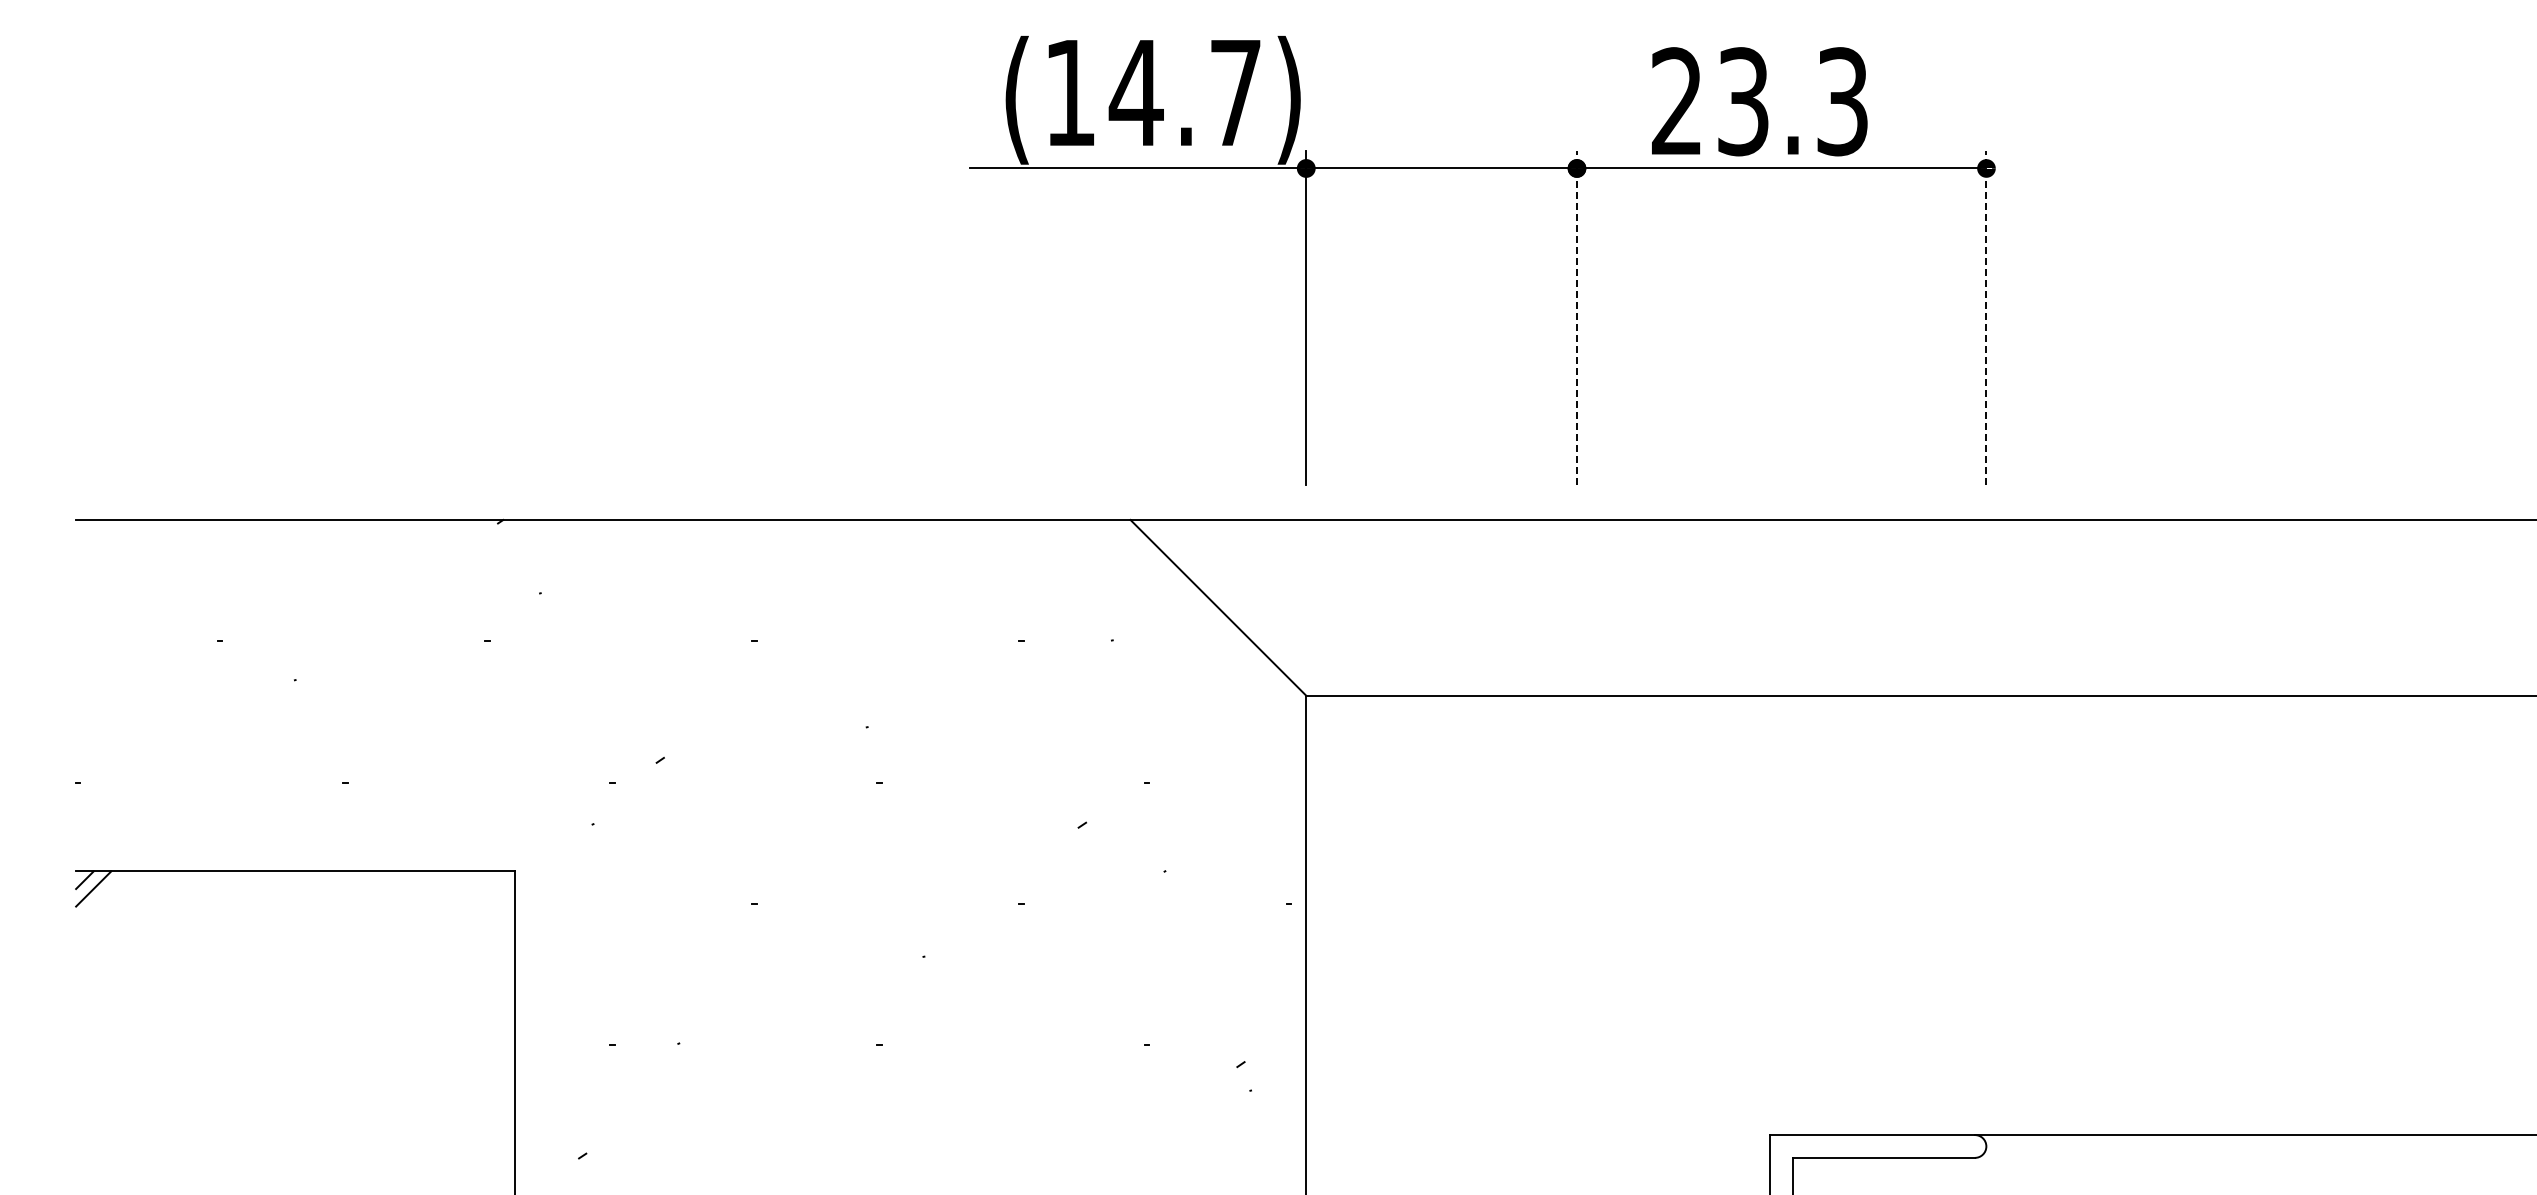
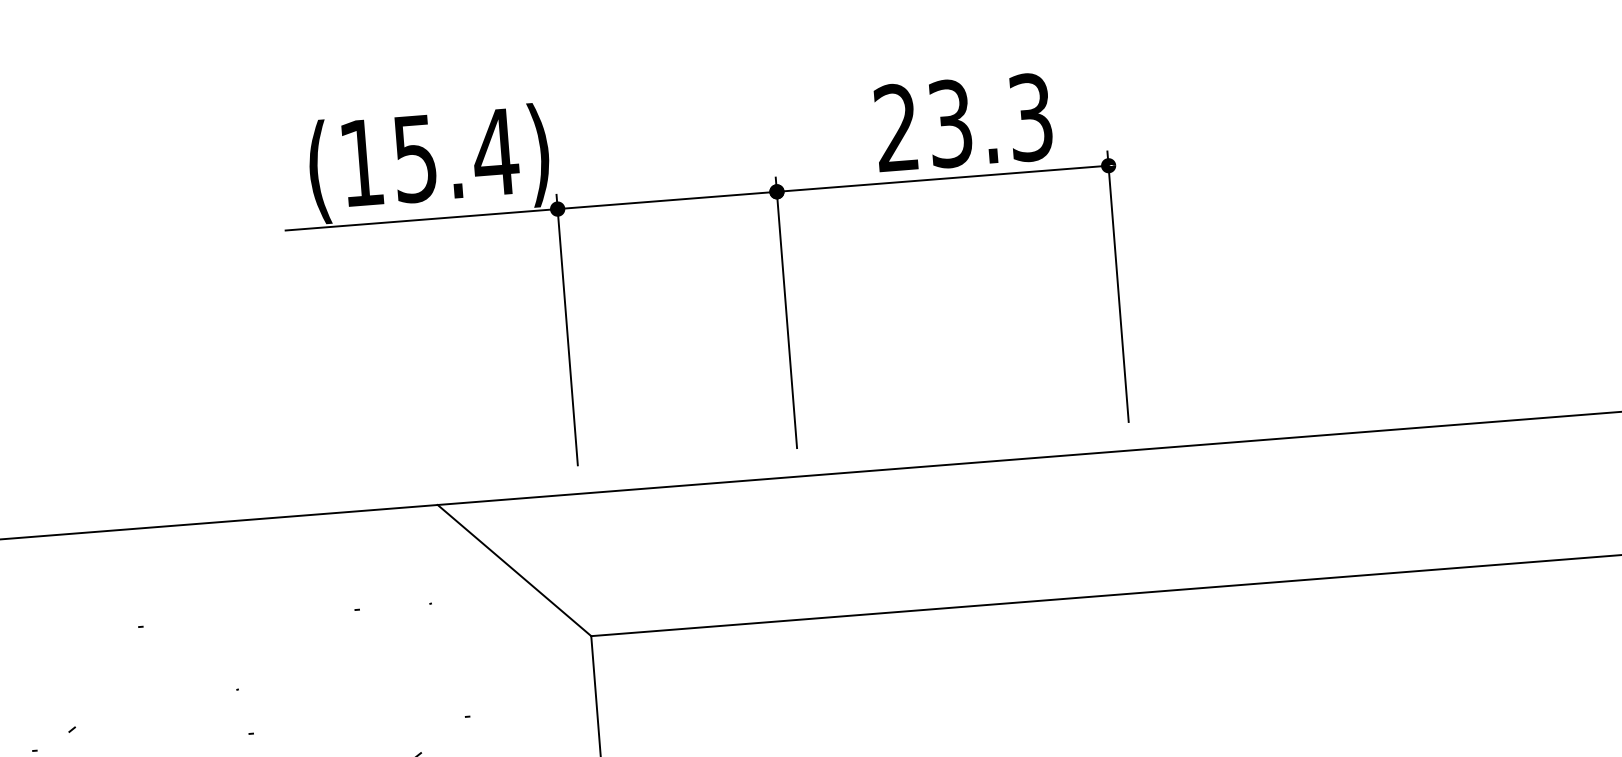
text: (1185, 93) -> (455, 156), (14.7) -> (15.4)
text: (1759, 101) -> (963, 122), moved
line: (1576, 317) -> (786, 312), dashed -> solid
line: (1986, 317) -> (1118, 286), dashed -> solid

